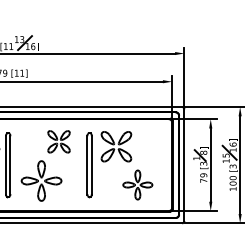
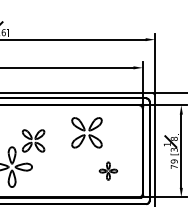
part: (58, 141) -> (33, 140), moved
part: (89, 165) -> (60, 151), removed
part: (137, 184) -> (108, 170), size x0.6

